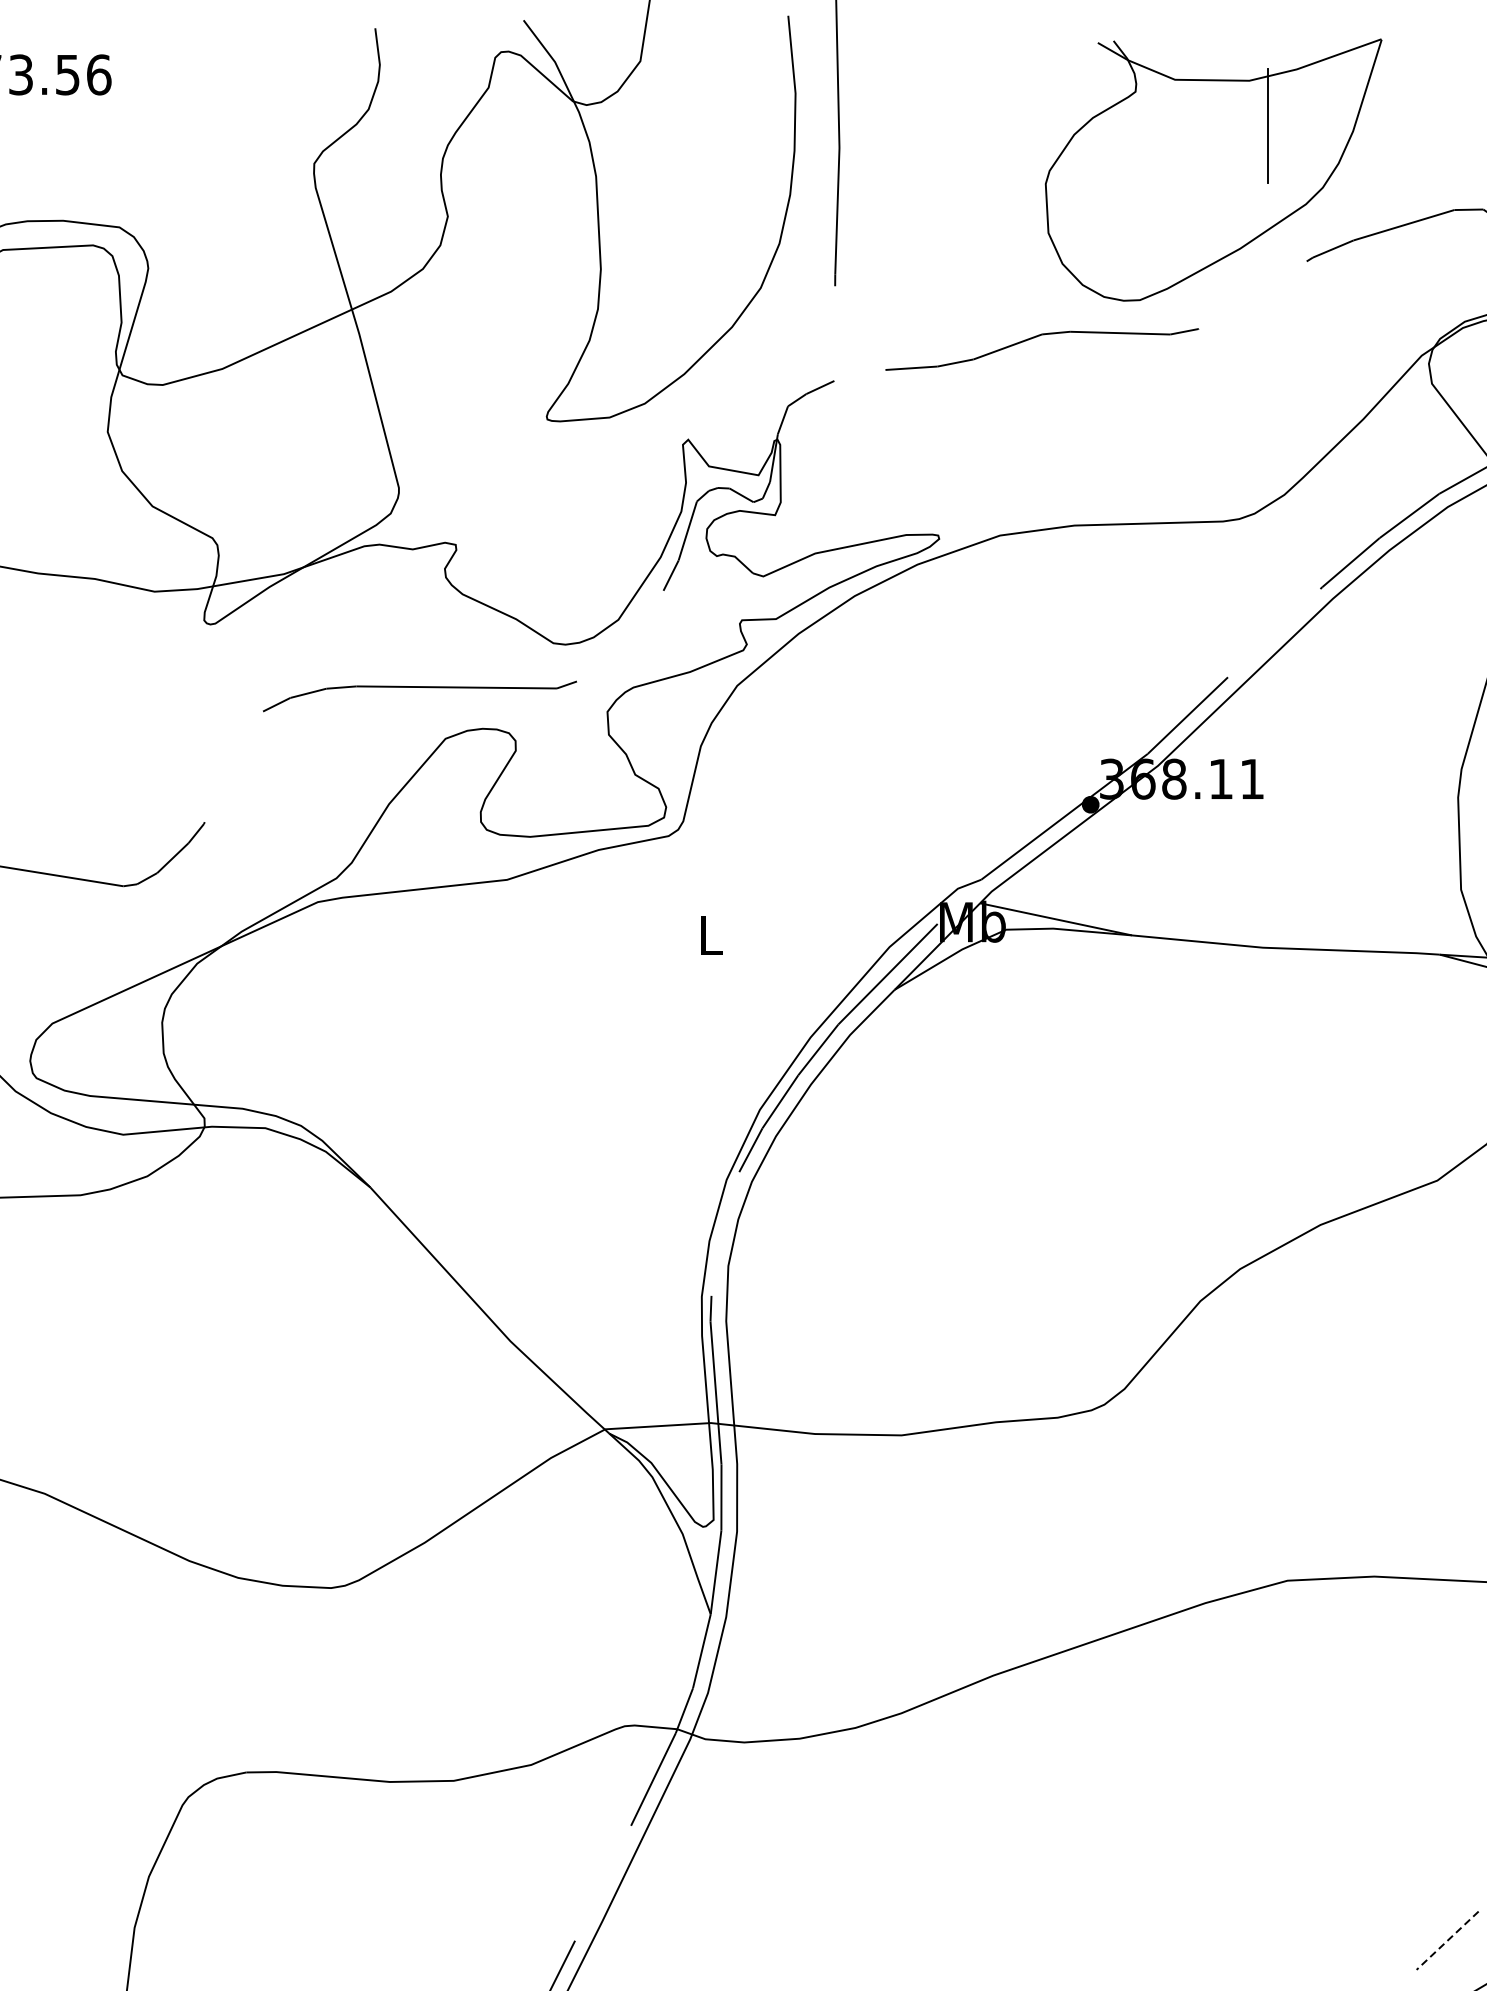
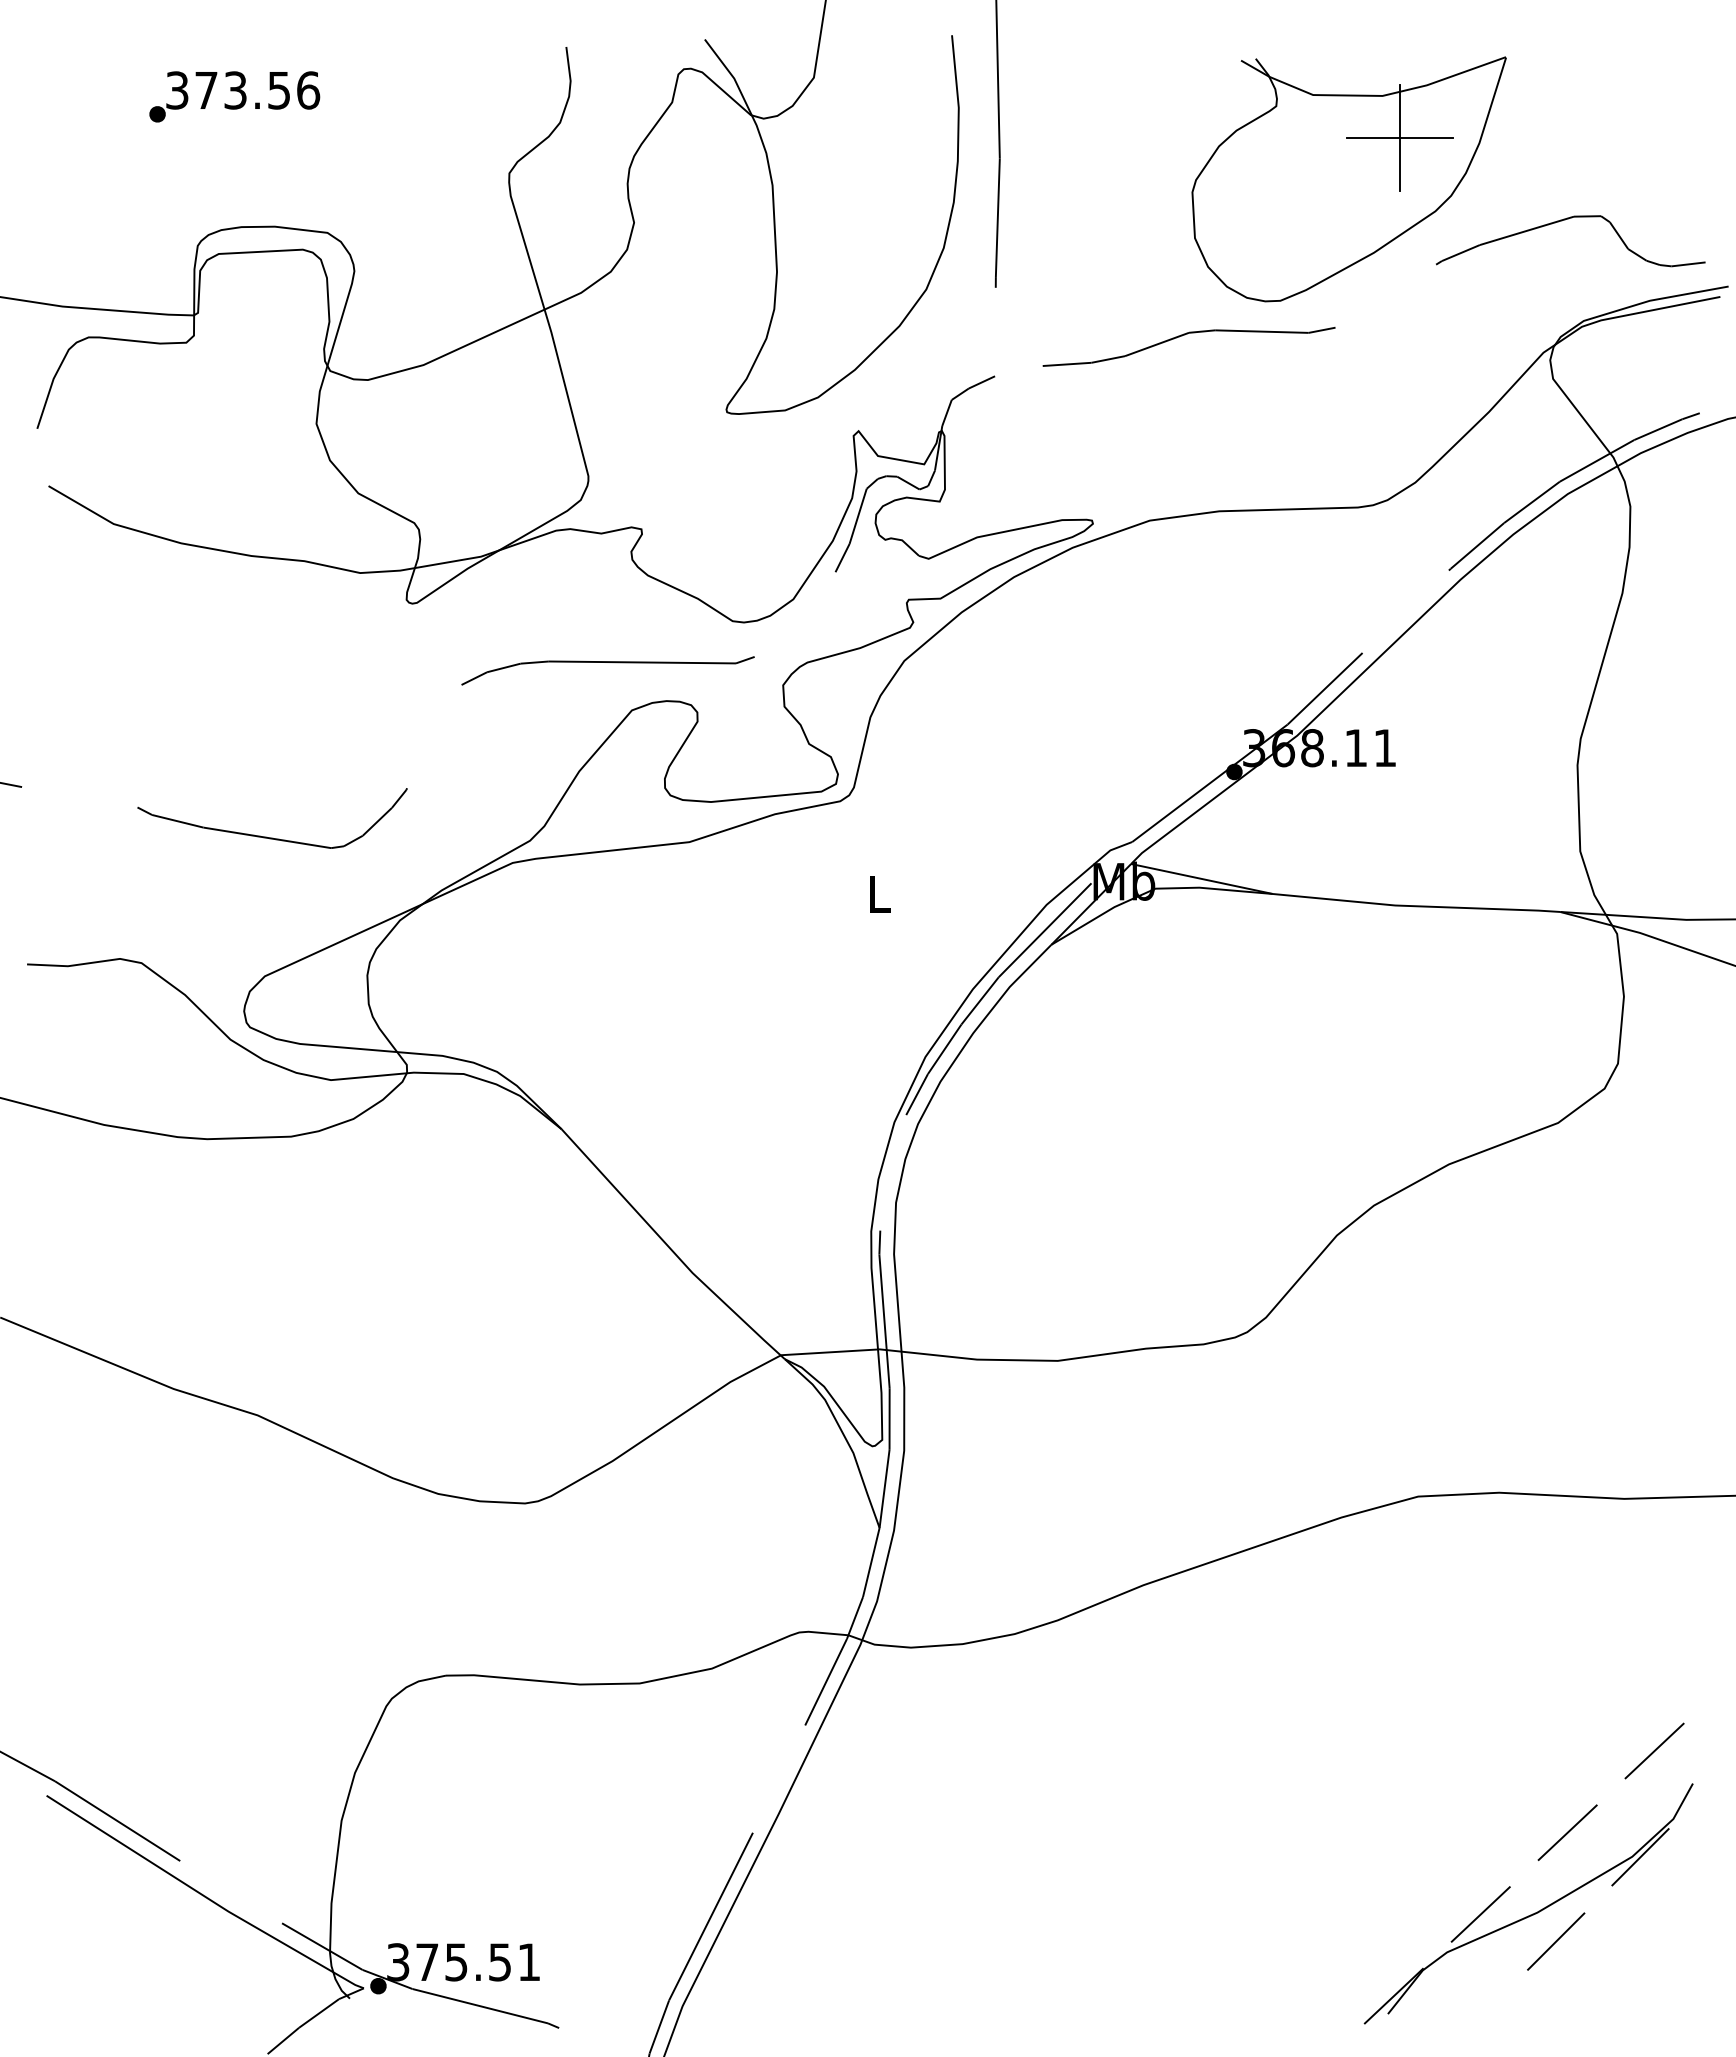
line: (1267, 126) -> (1399, 138), added
line: (1447, 1940) -> (1567, 1832), dashed -> solid

